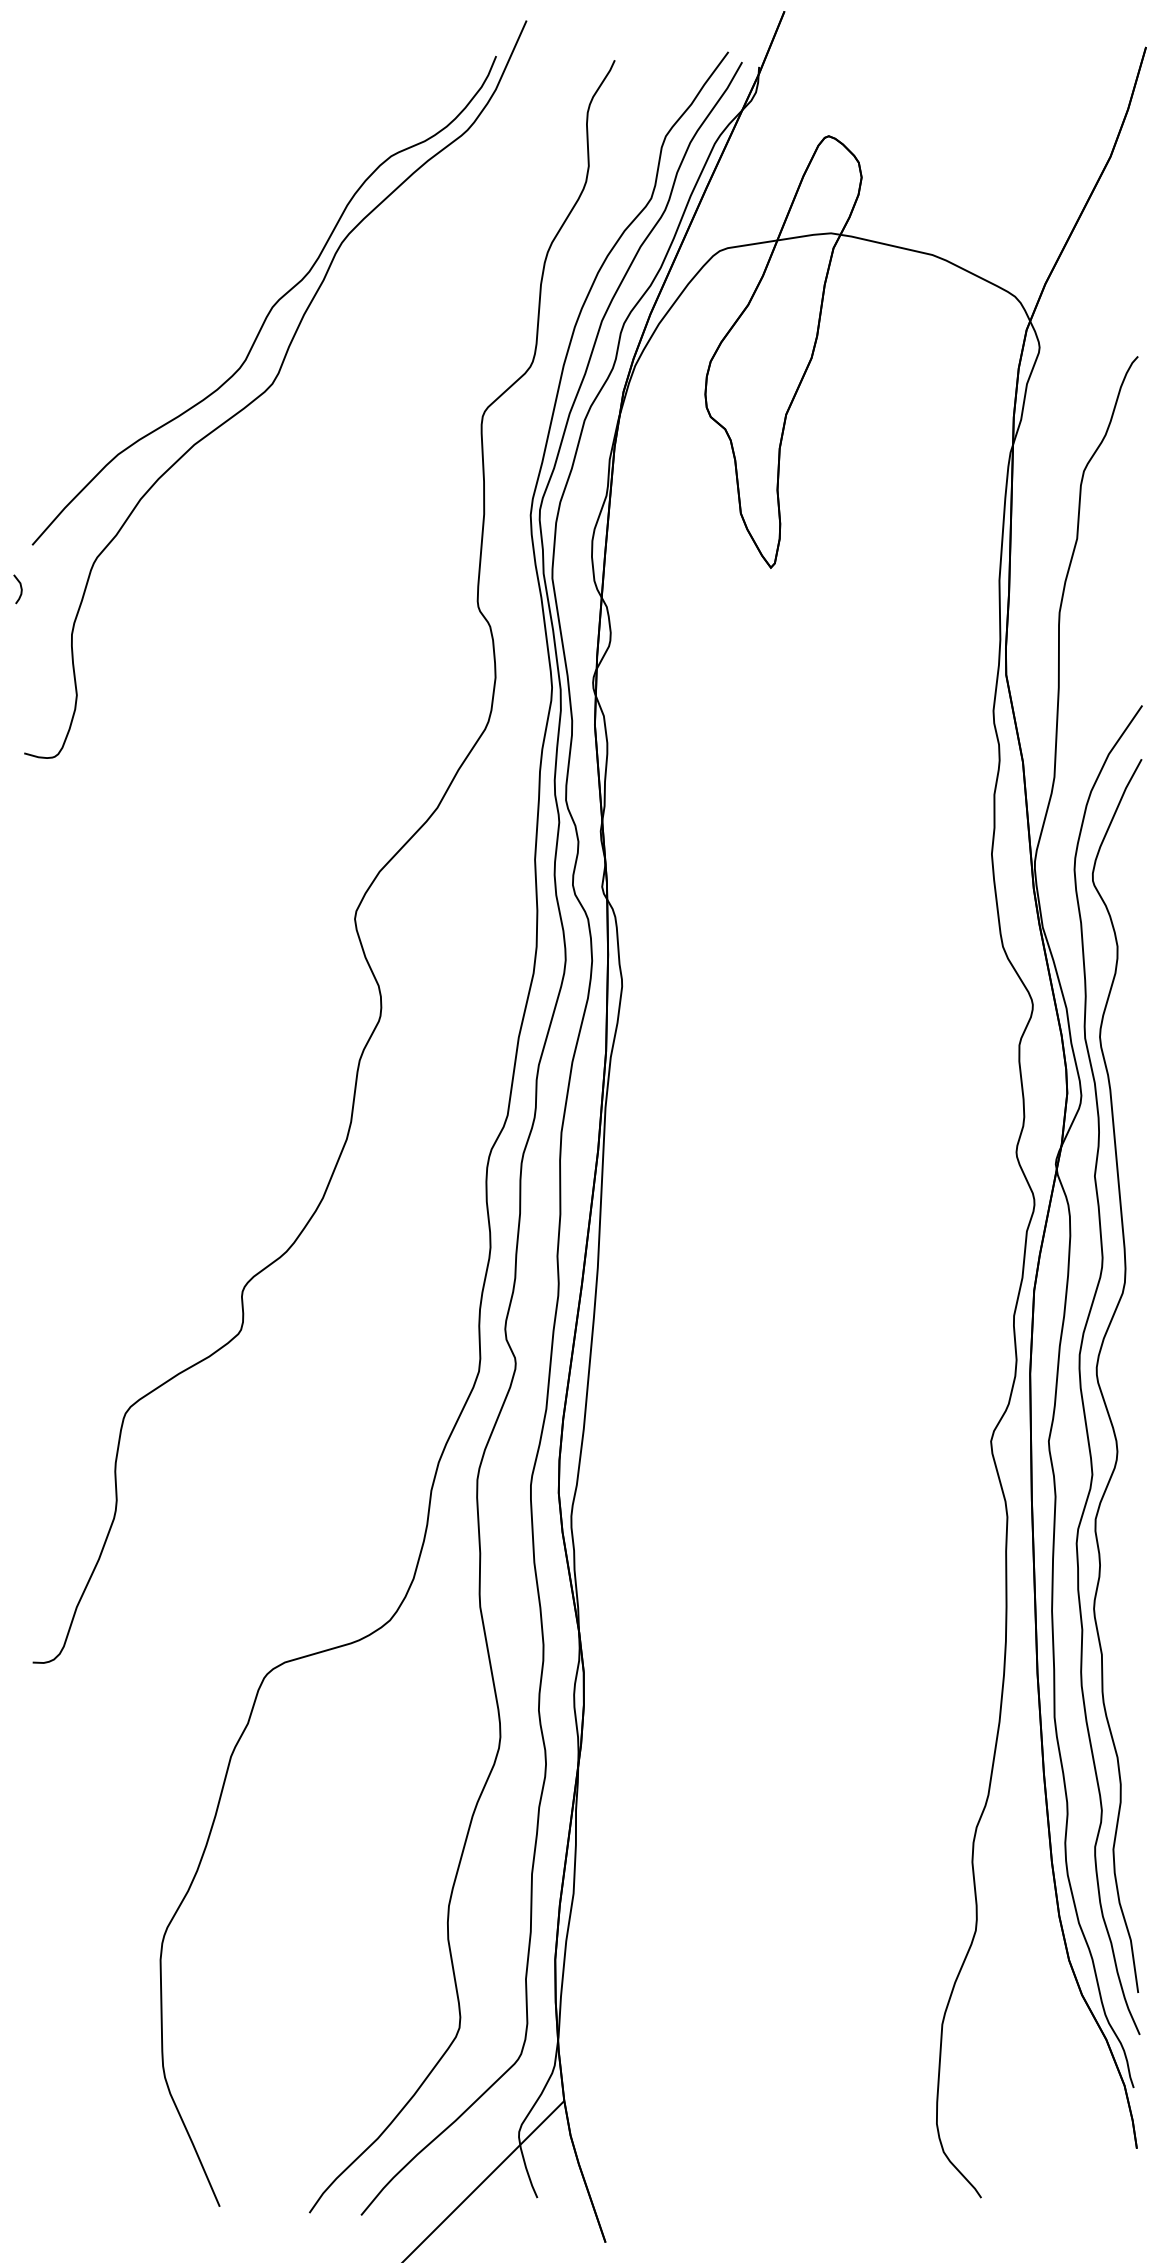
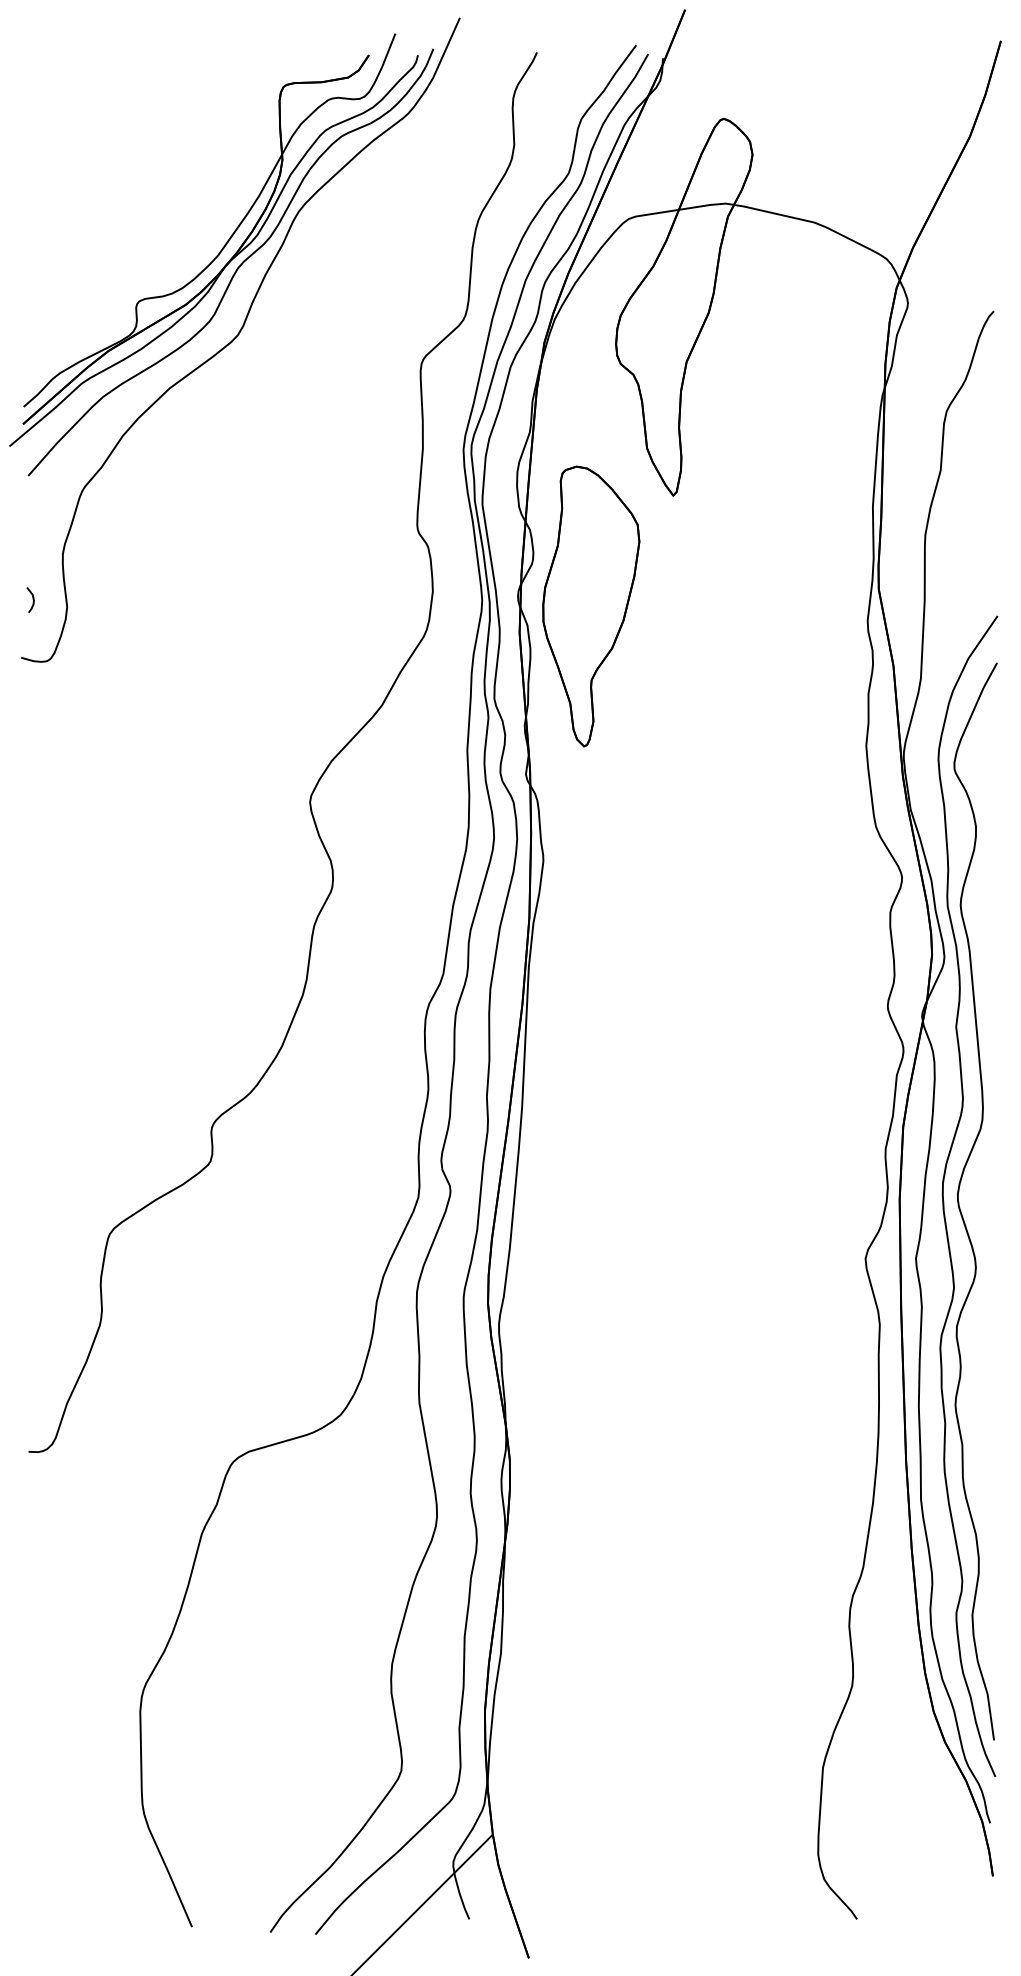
part: (255, 282) -> (223, 246), added
curve: (20, 589) -> (32, 600), moved
part: (676, 694) -> (590, 606), added

